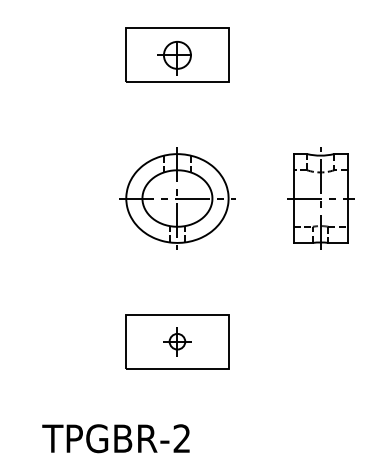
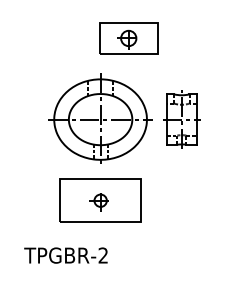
part: (177, 55) -> (128, 38), moved
part: (177, 198) -> (100, 119), size x1.6
part: (177, 341) -> (100, 200), size x1.4

